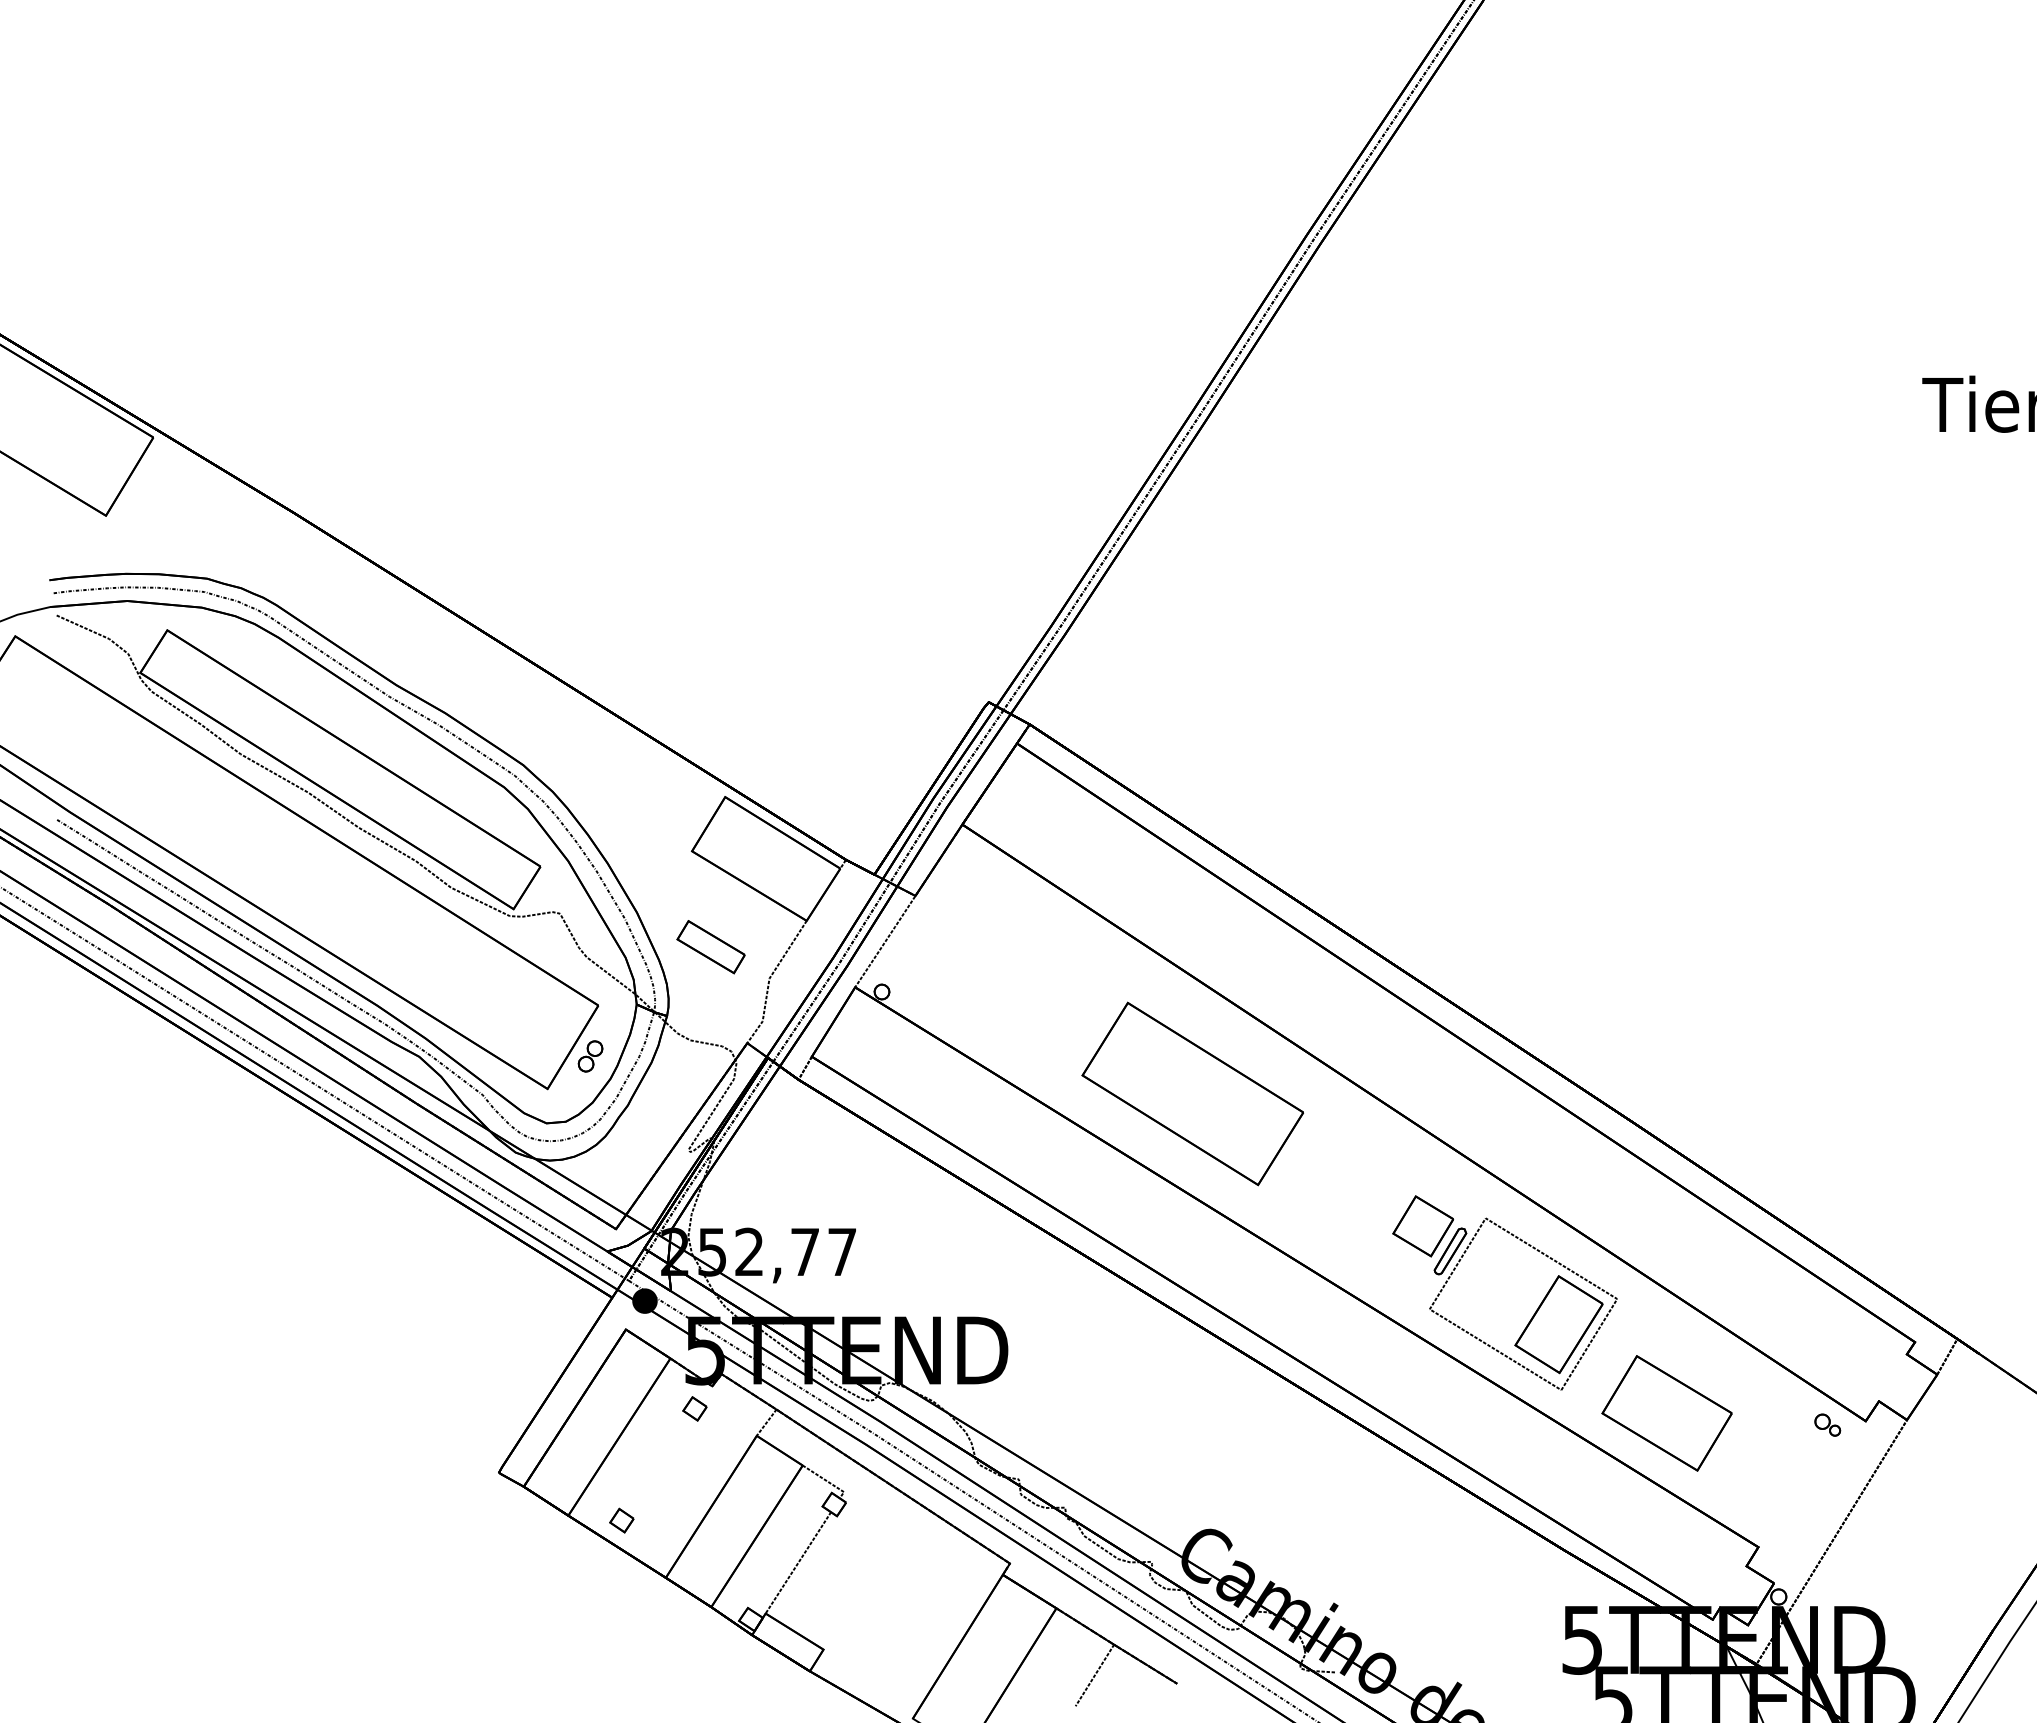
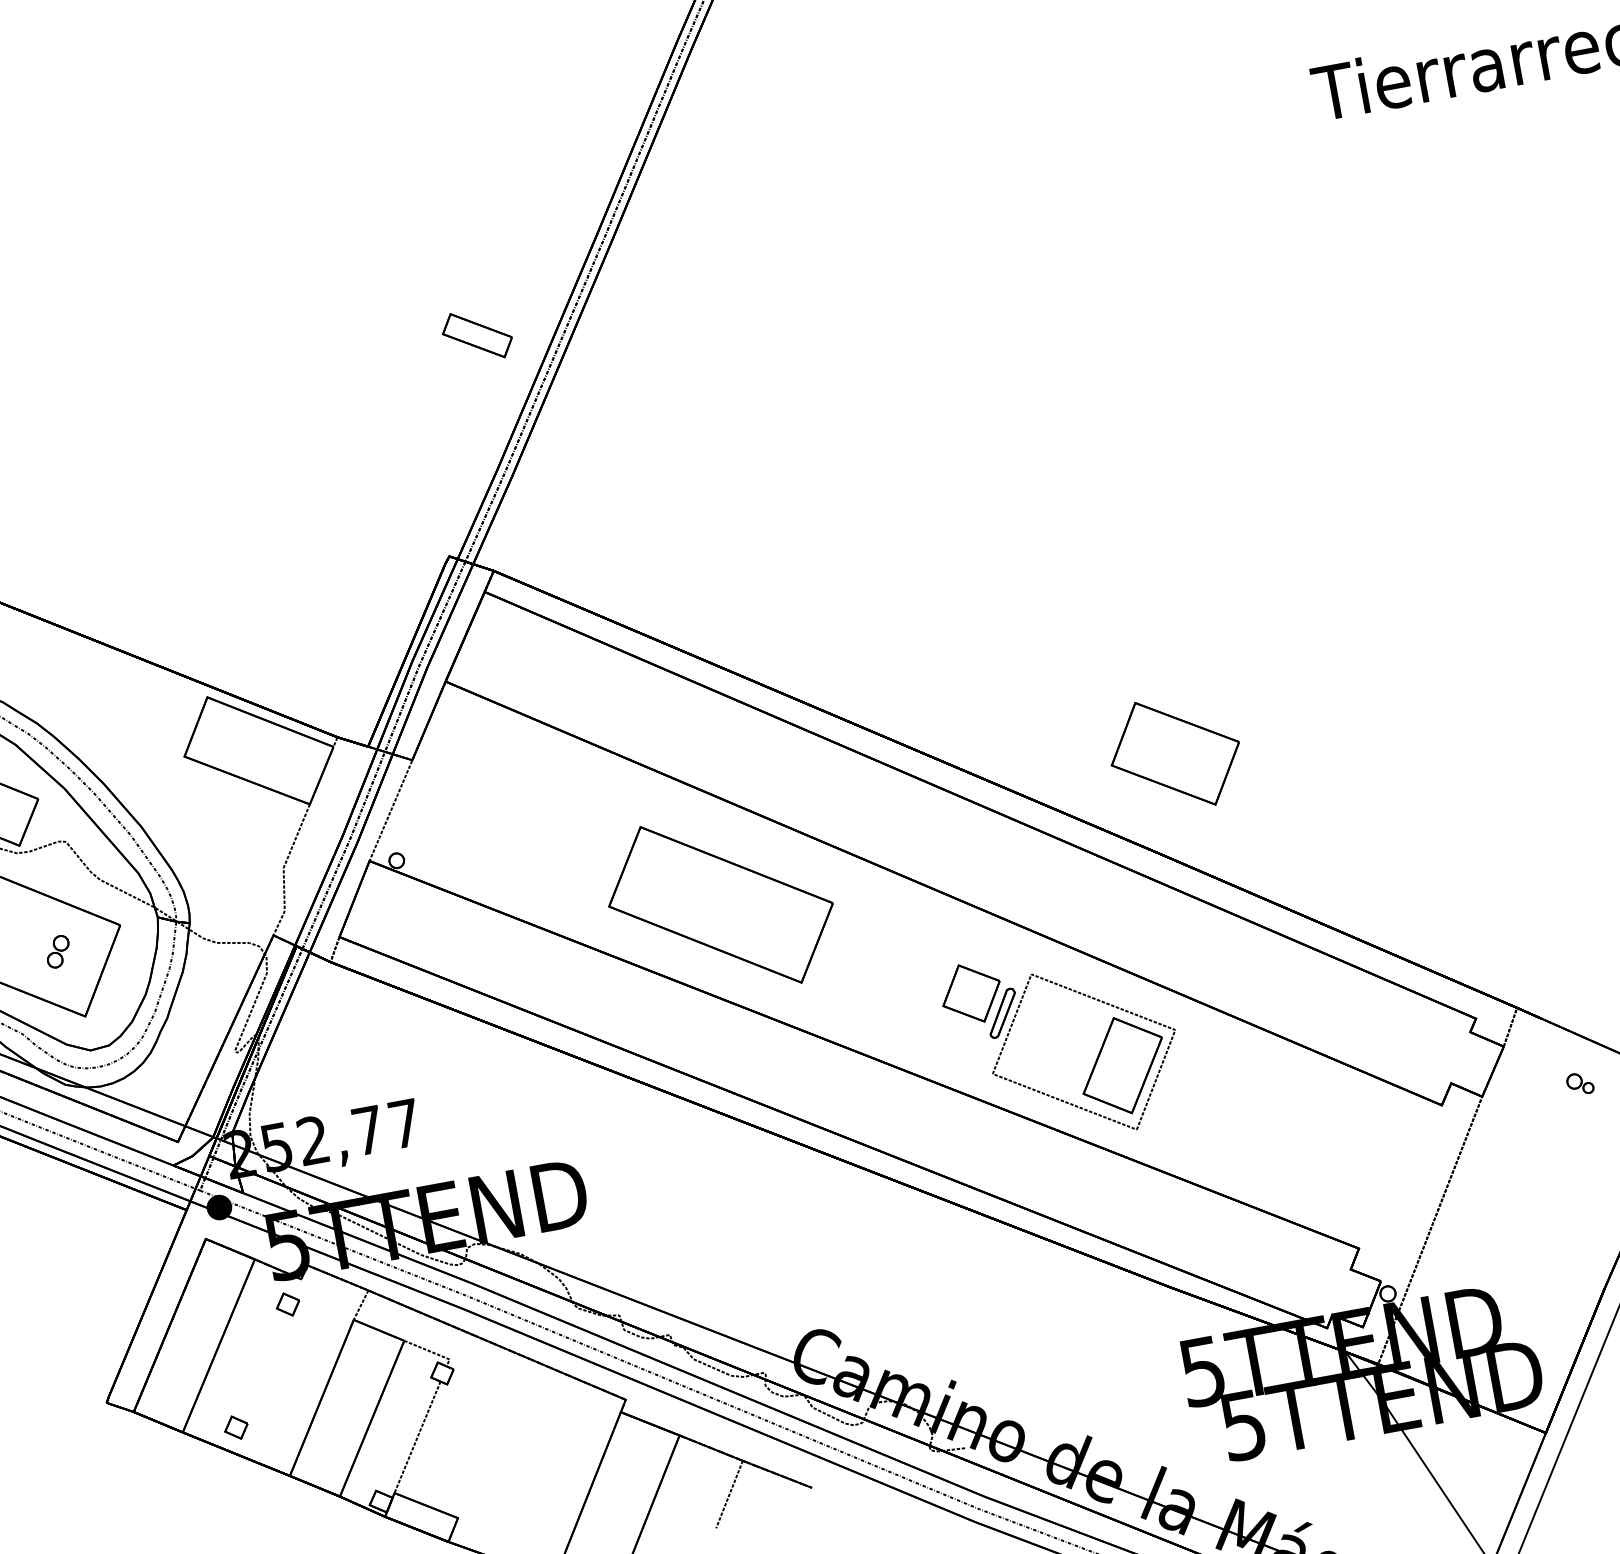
part: (710, 947) -> (476, 336), moved
part: (590, 1056) -> (58, 951), moved
part: (1666, 1413) -> (1174, 754), moved
part: (1827, 1424) -> (1579, 1083), moved

